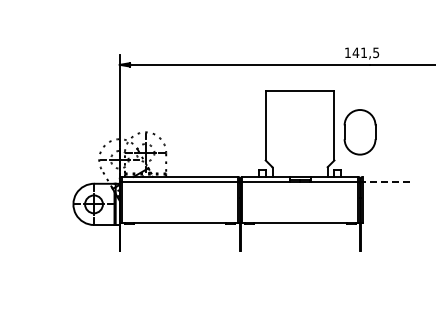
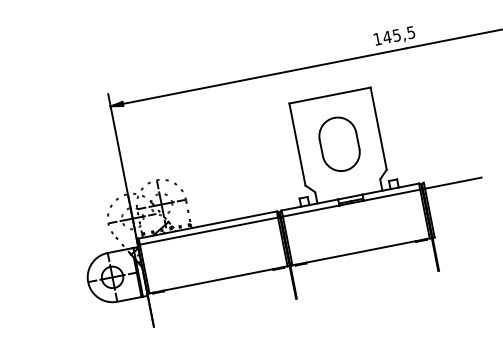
text: (363, 52) -> (396, 35), 141,5 -> 145,5
part: (359, 132) -> (338, 144), moved
line: (386, 182) -> (453, 183), dashed -> solid

